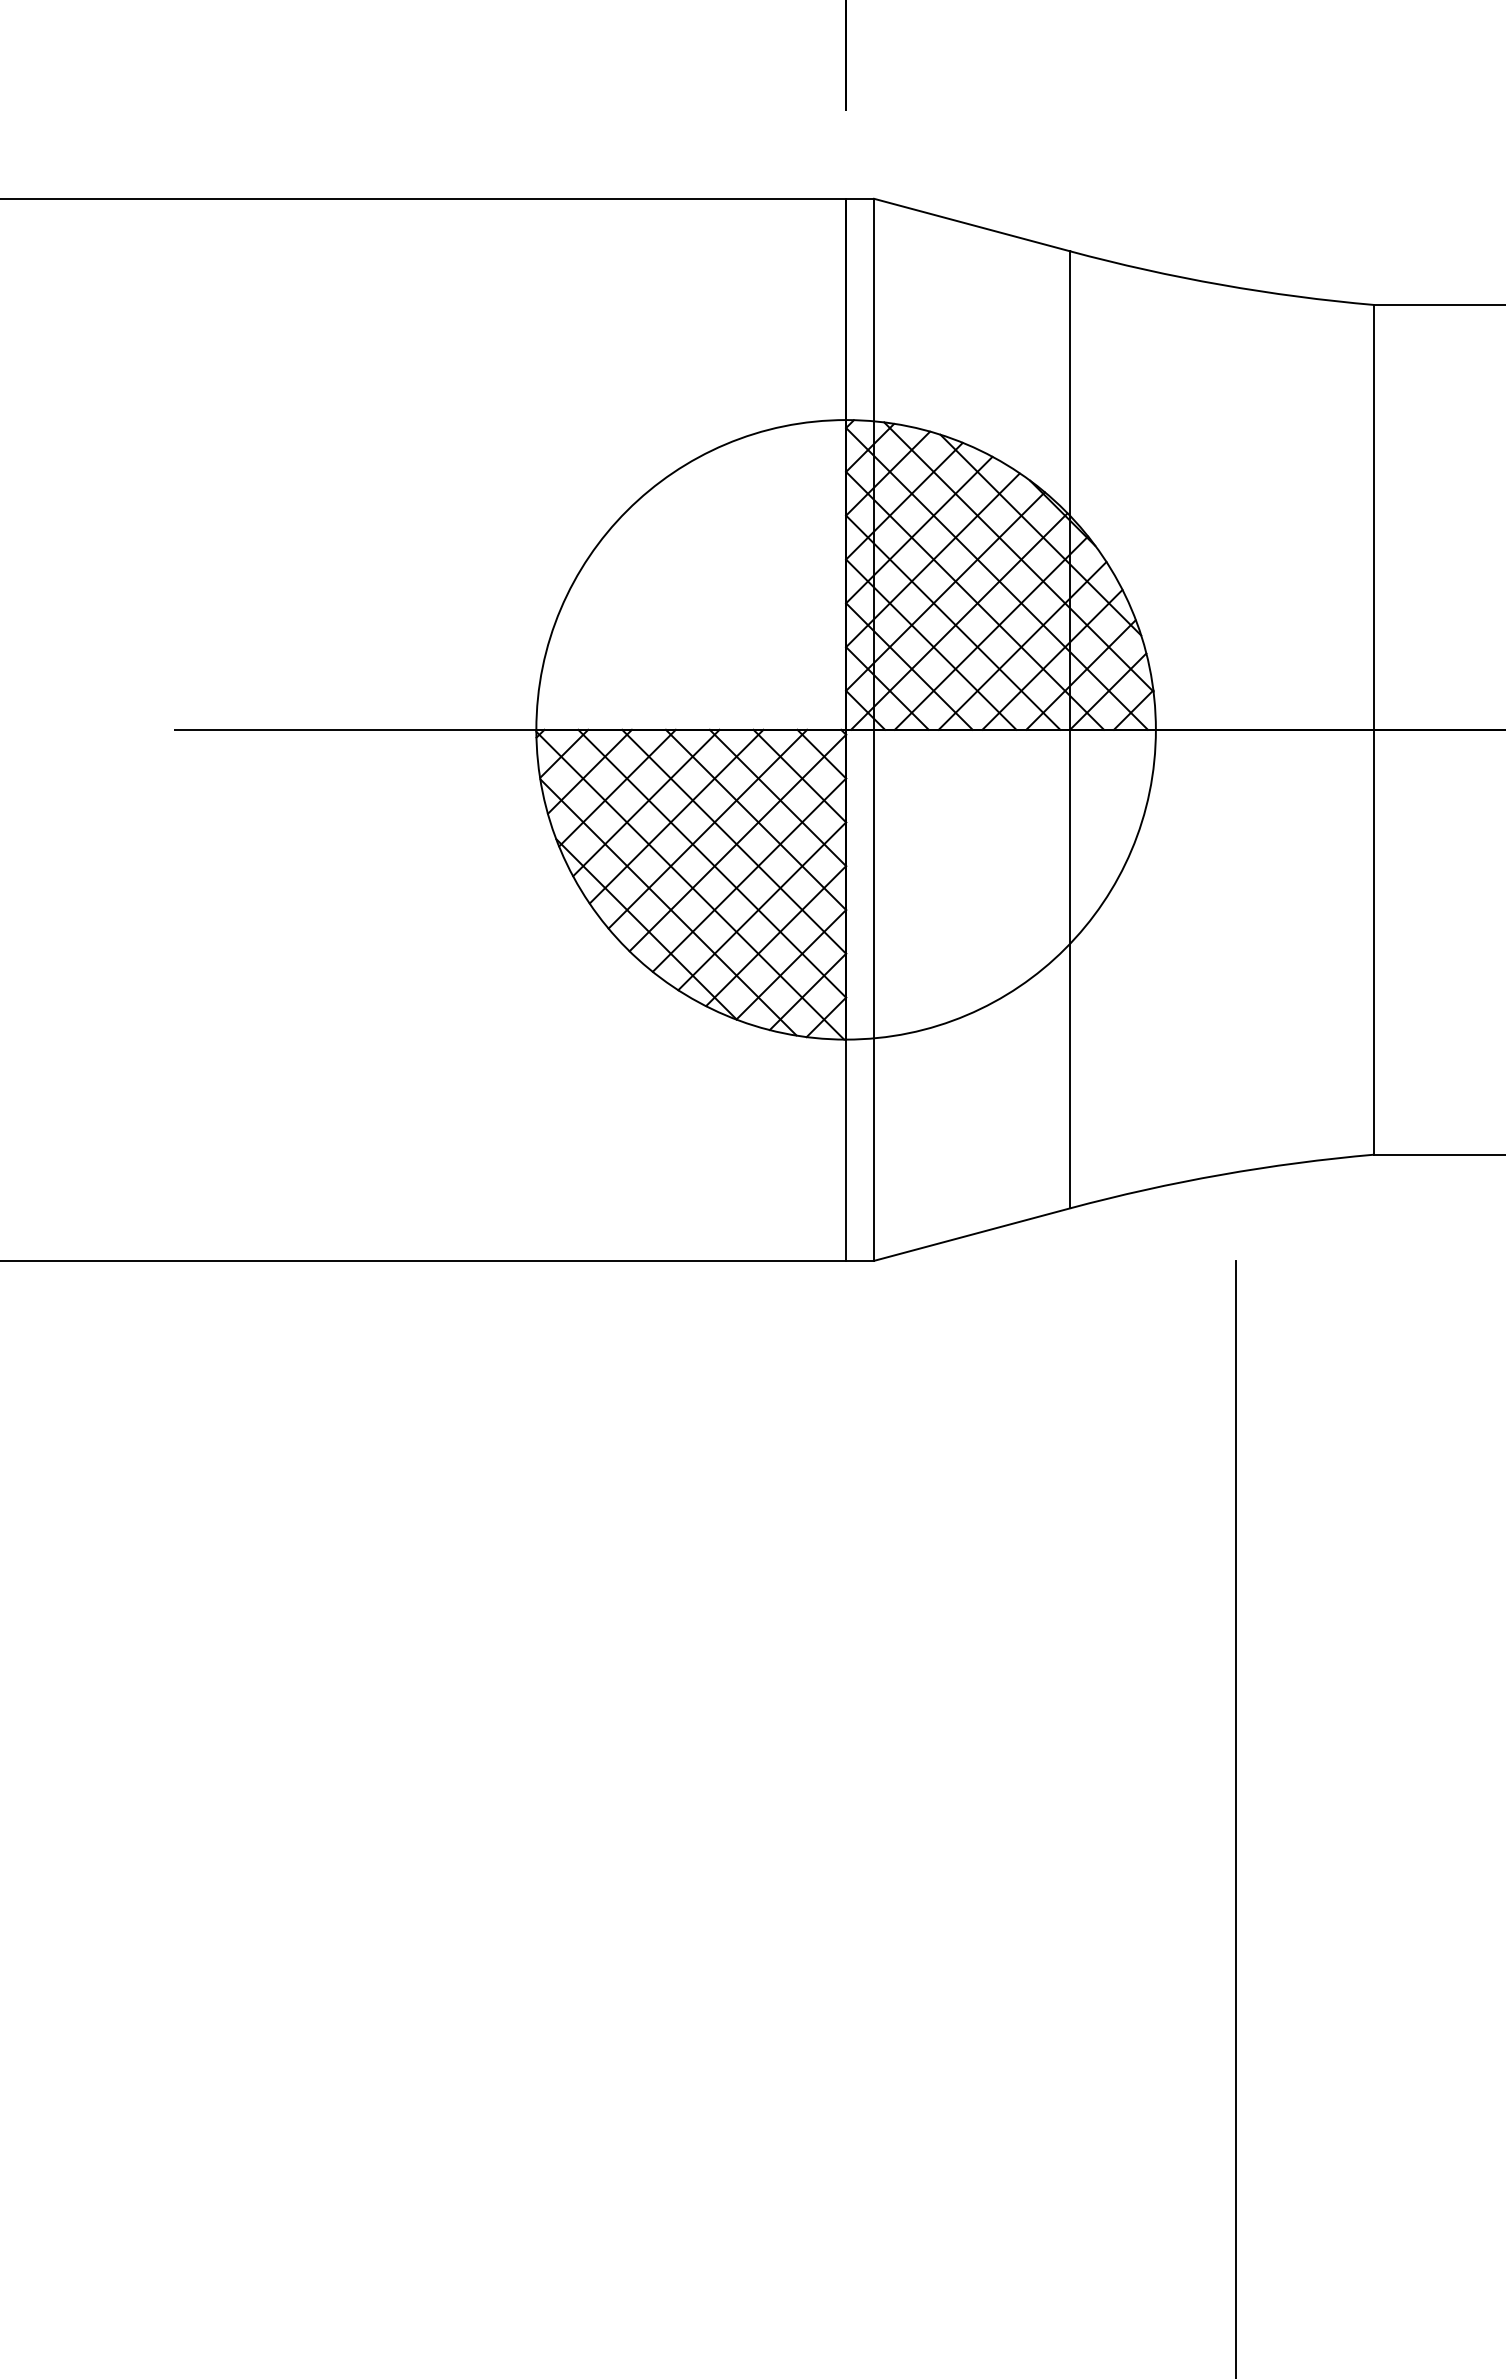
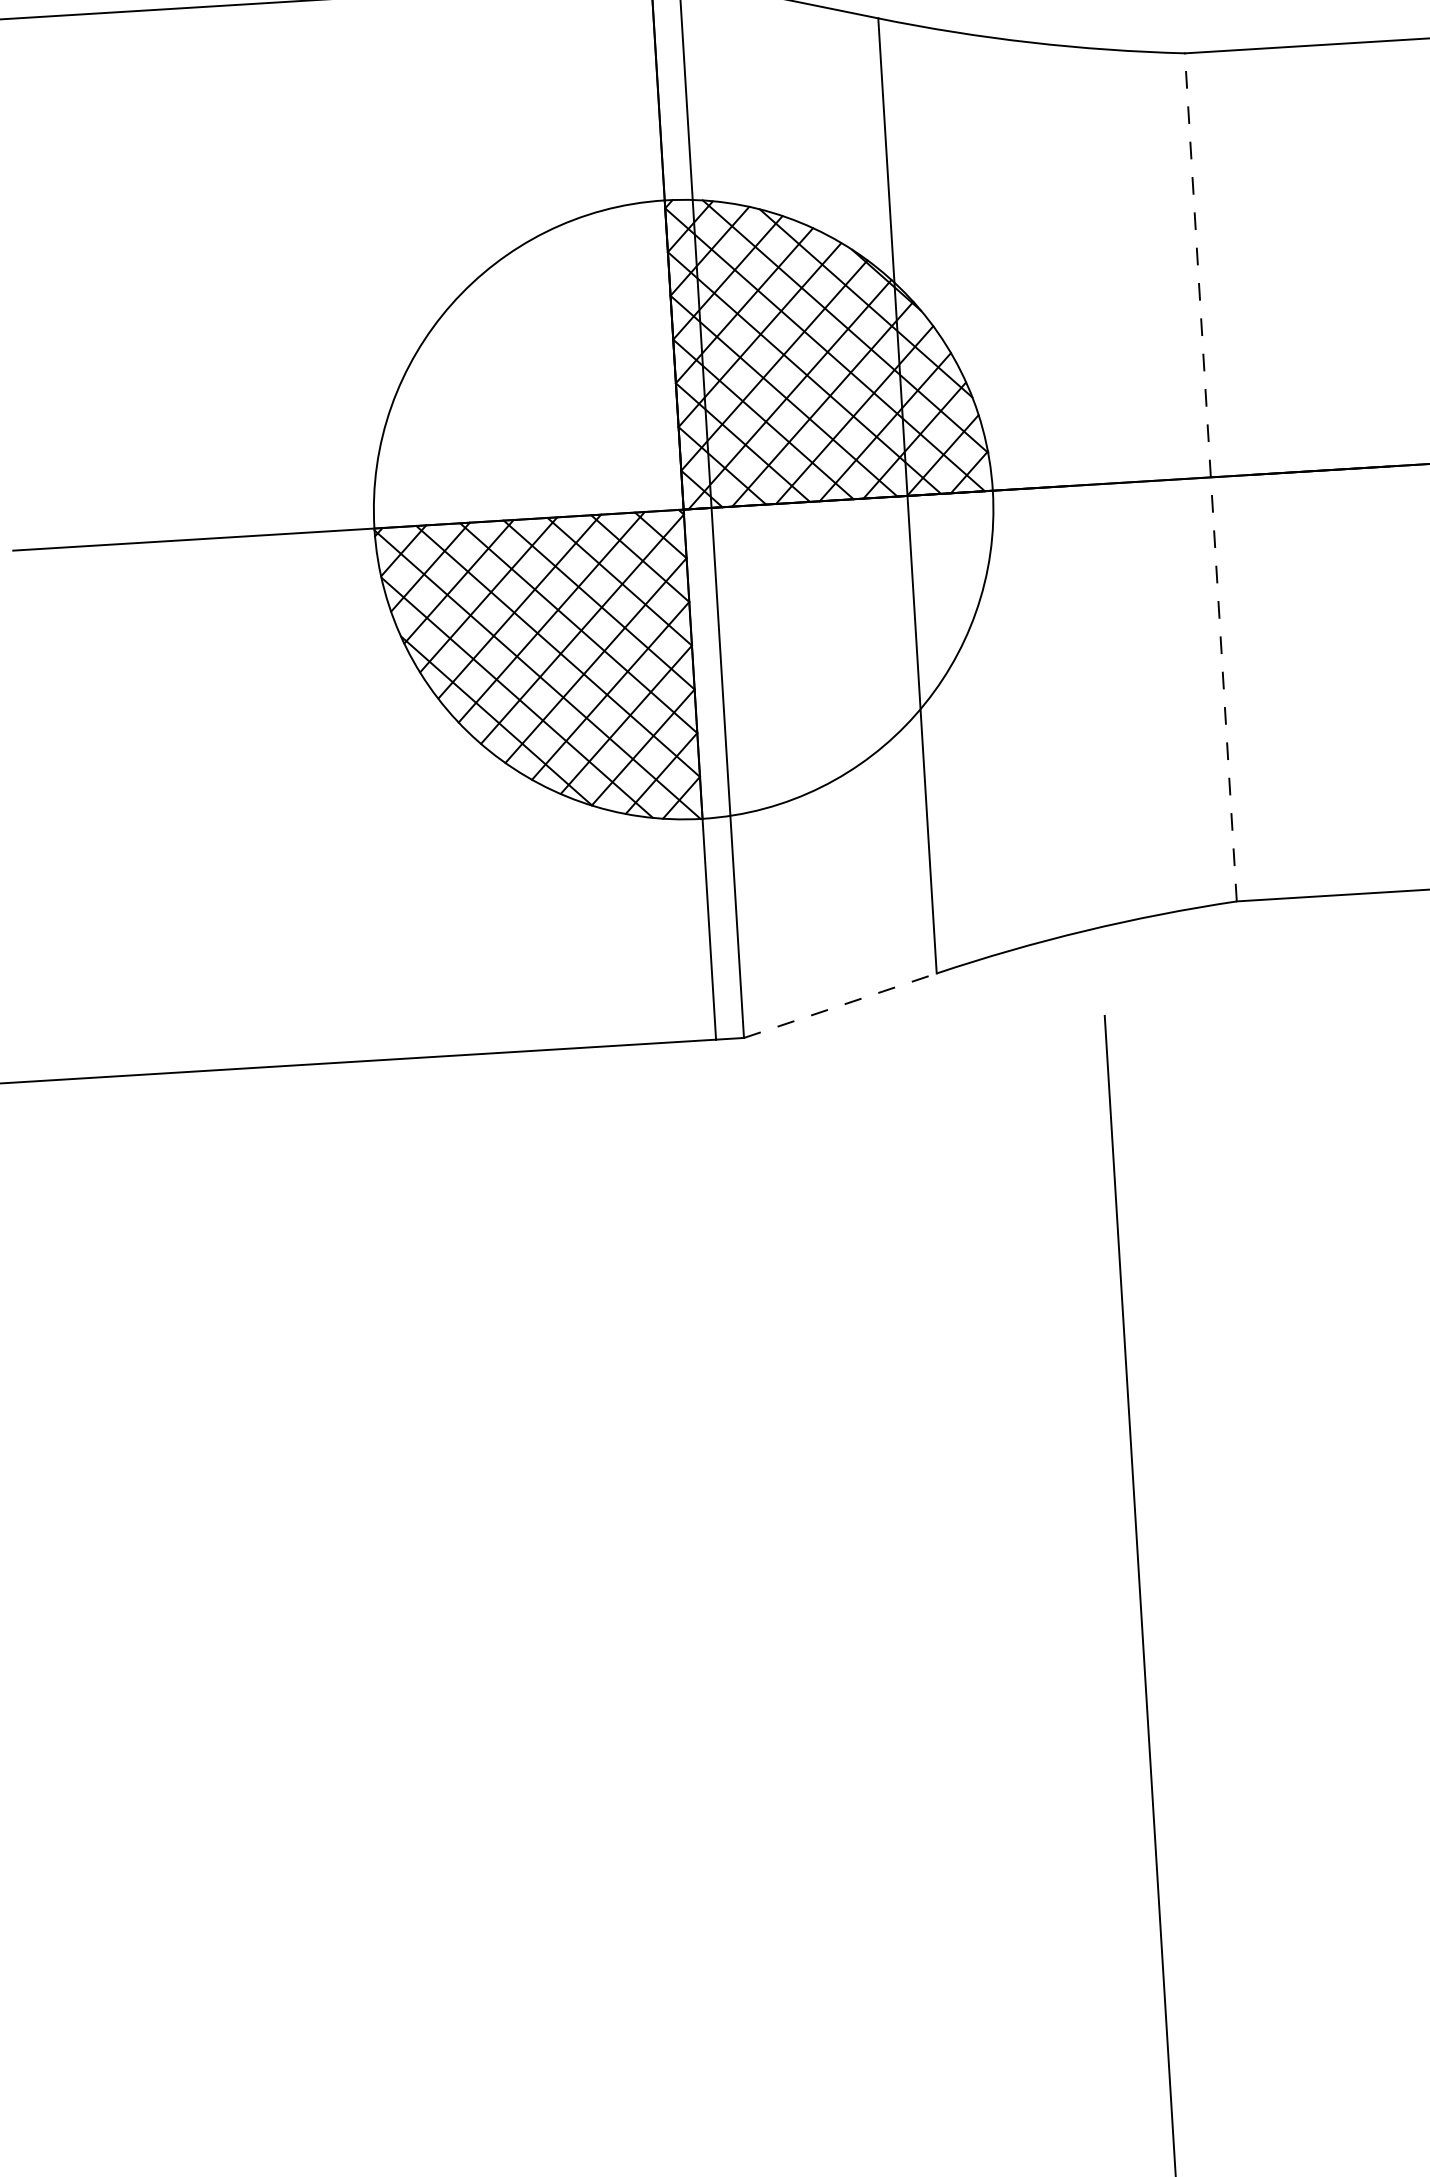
line: (1374, 729) -> (1211, 477), solid -> dashed
line: (972, 1234) -> (840, 1005), solid -> dashed

